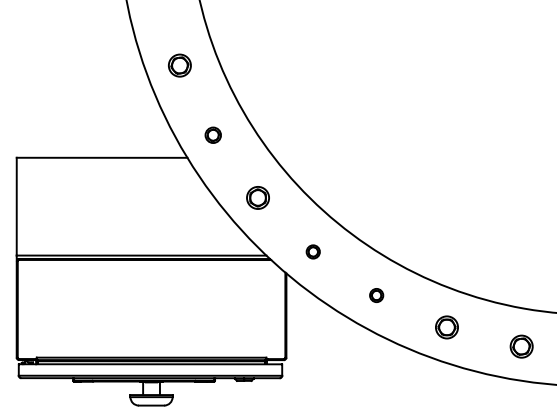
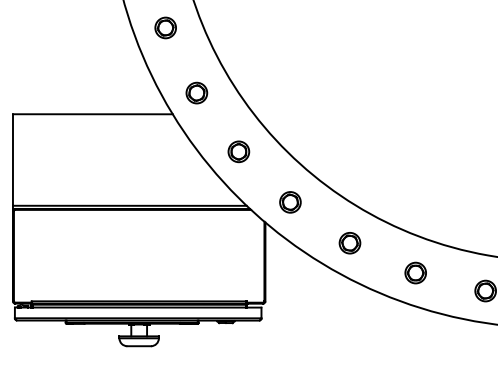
part: (213, 135) -> (197, 93), size x1.43
part: (313, 251) -> (290, 201), size x1.67
part: (376, 295) -> (349, 243), size x1.67

